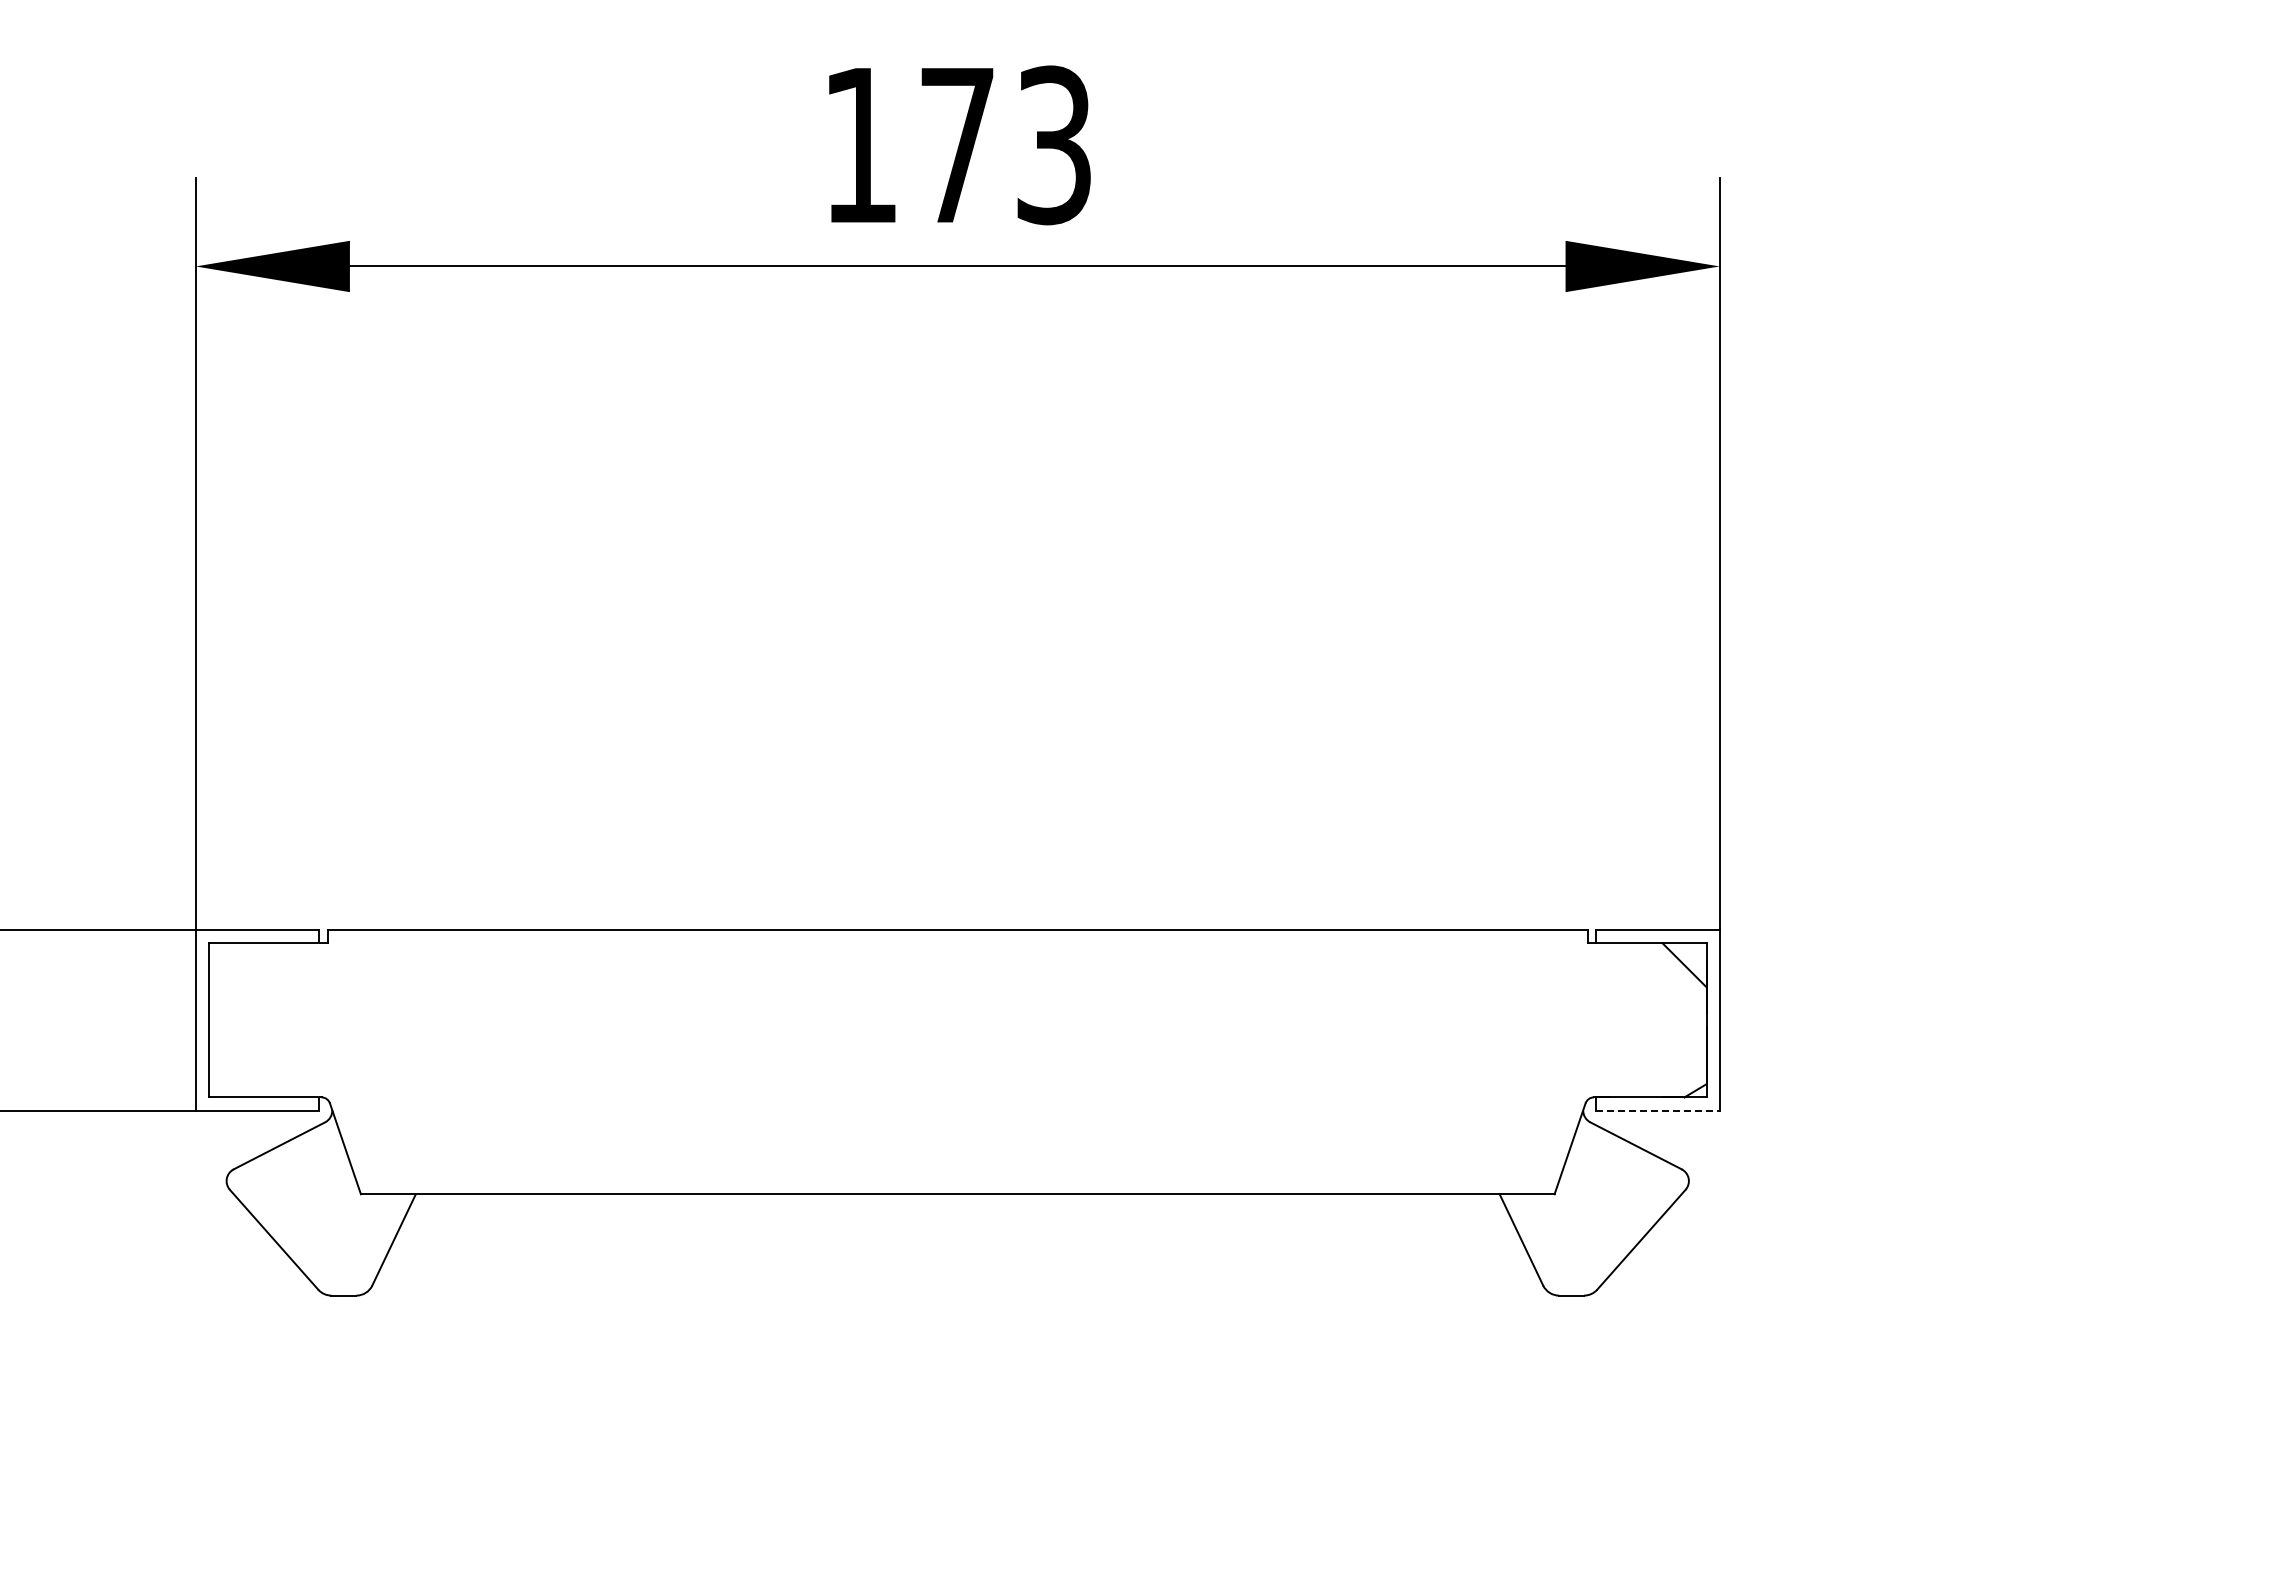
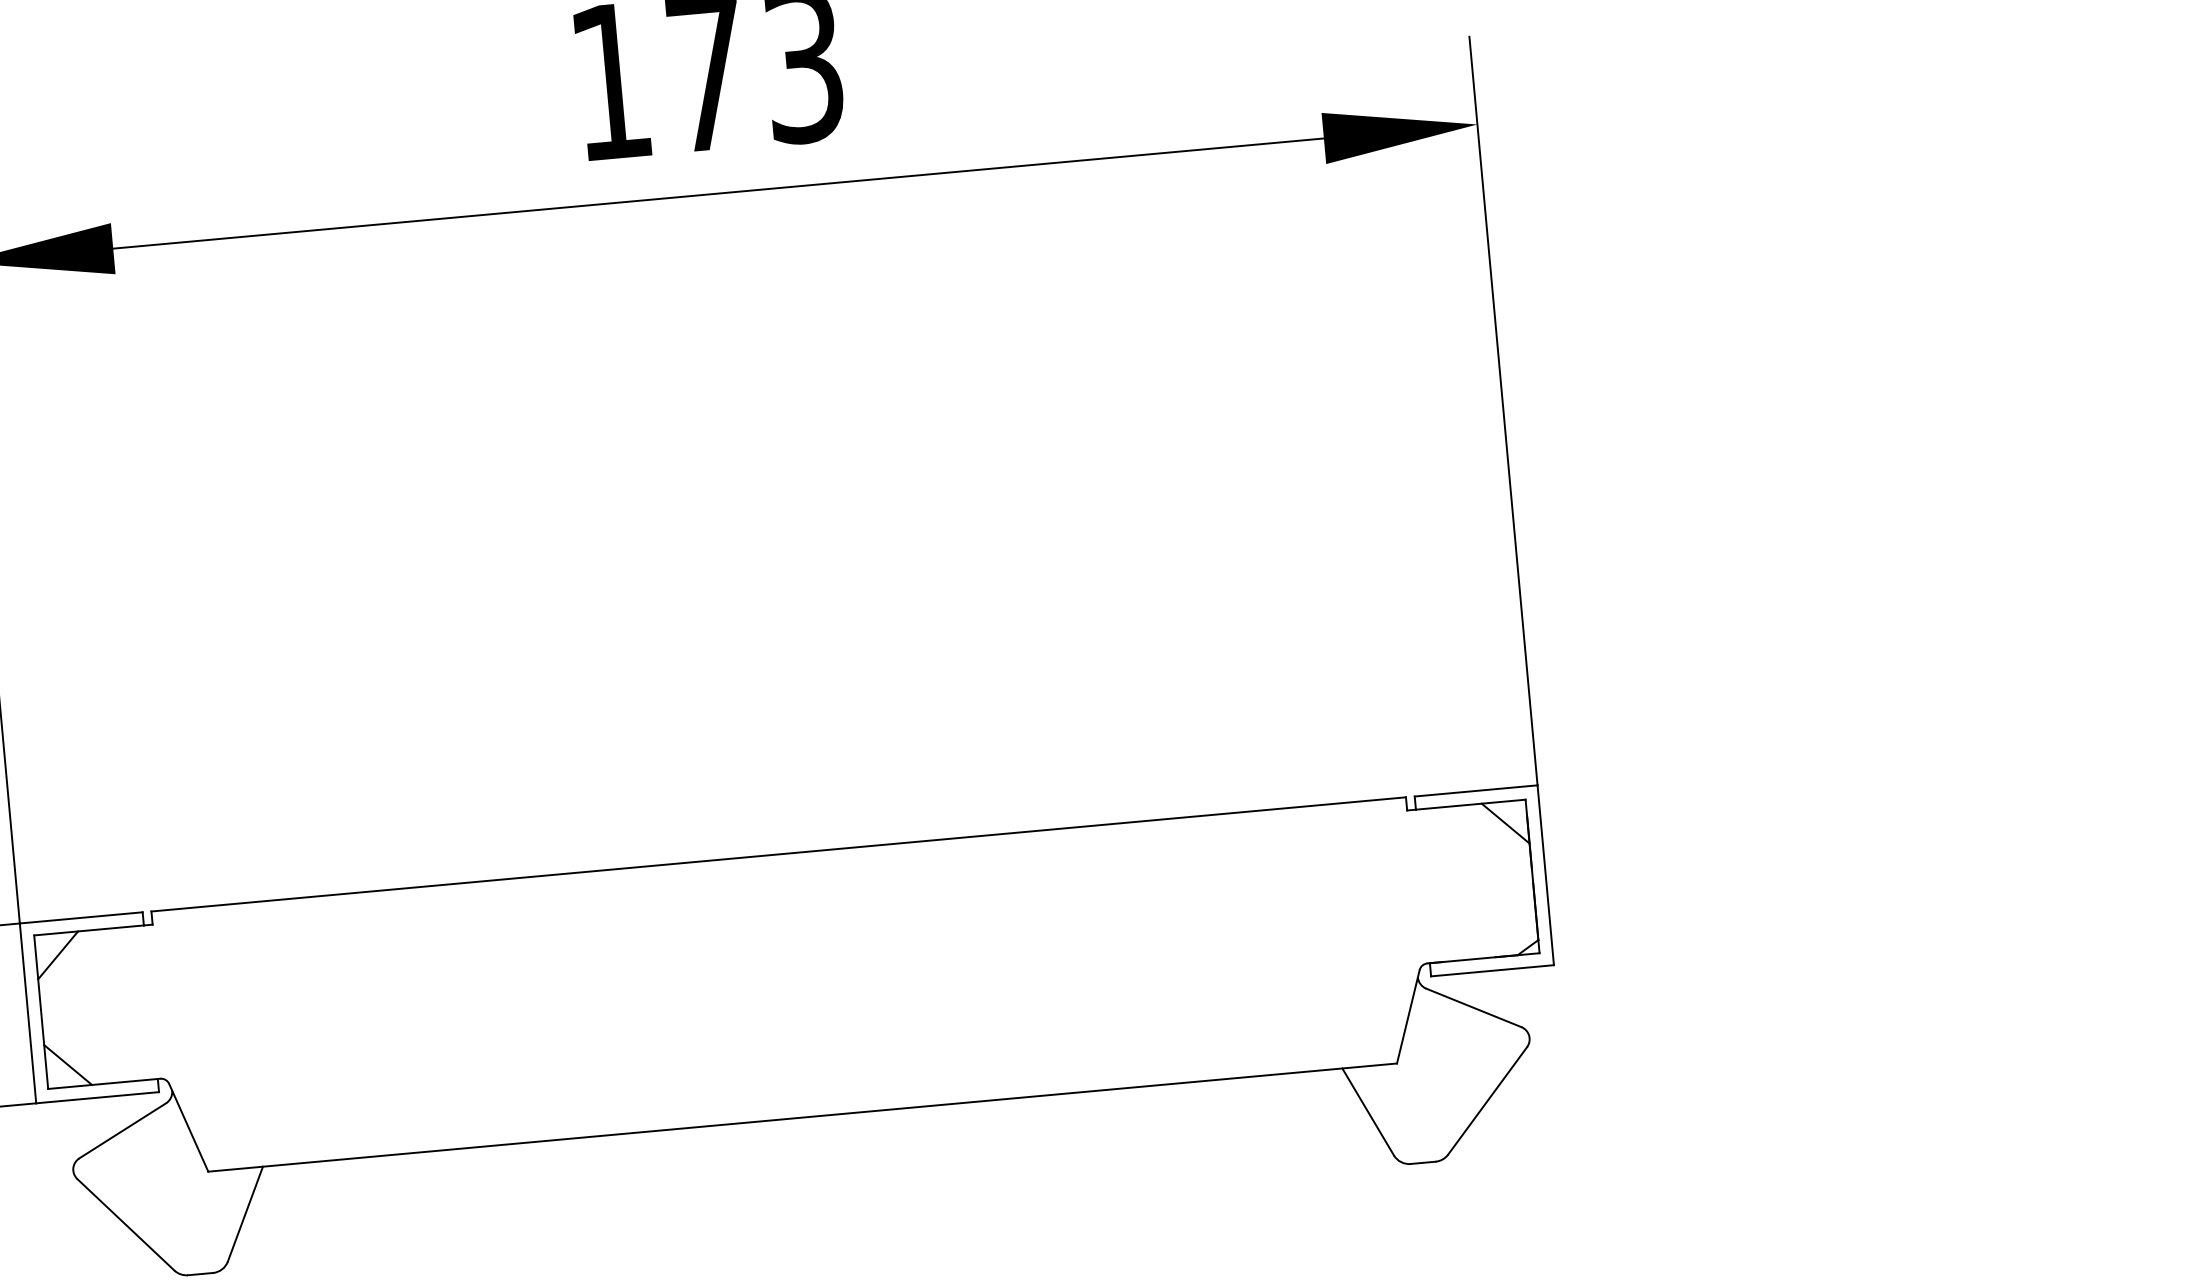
line: (230, 965) -> (57, 955), added
line: (230, 1075) -> (67, 1065), added
line: (1658, 1110) -> (1492, 970), dashed -> solid

